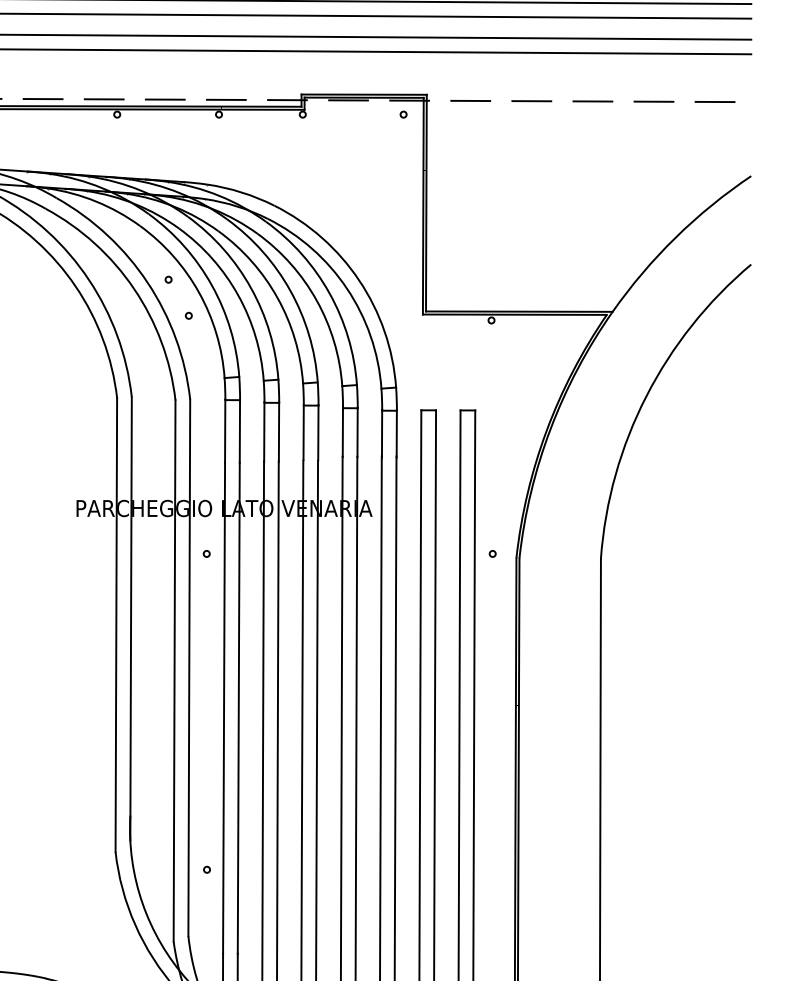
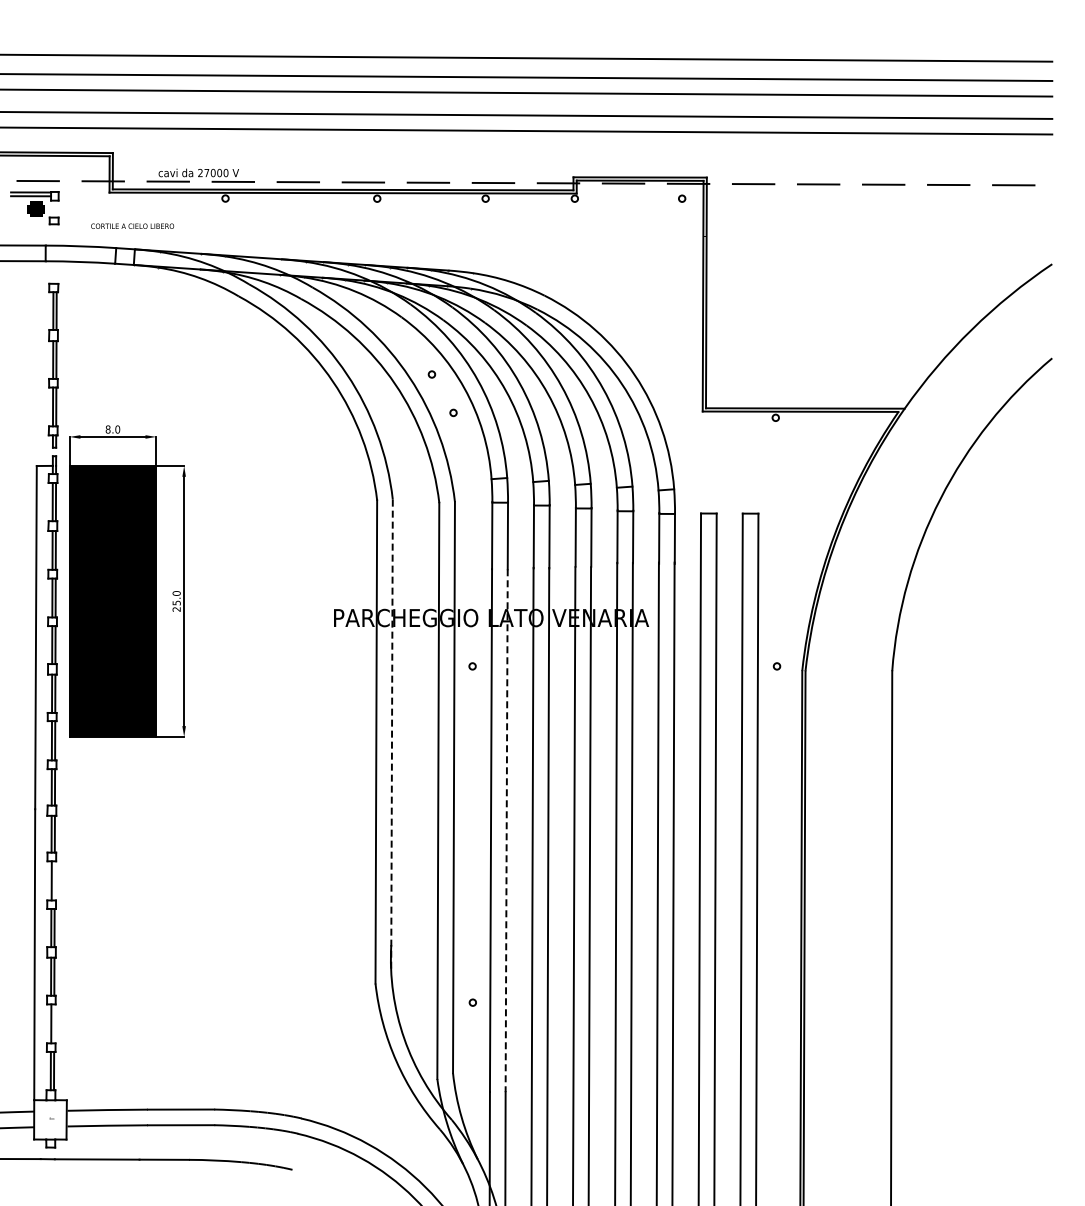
line: (131, 618) -> (392, 735), solid -> dashed
line: (238, 708) -> (506, 831), solid -> dashed

